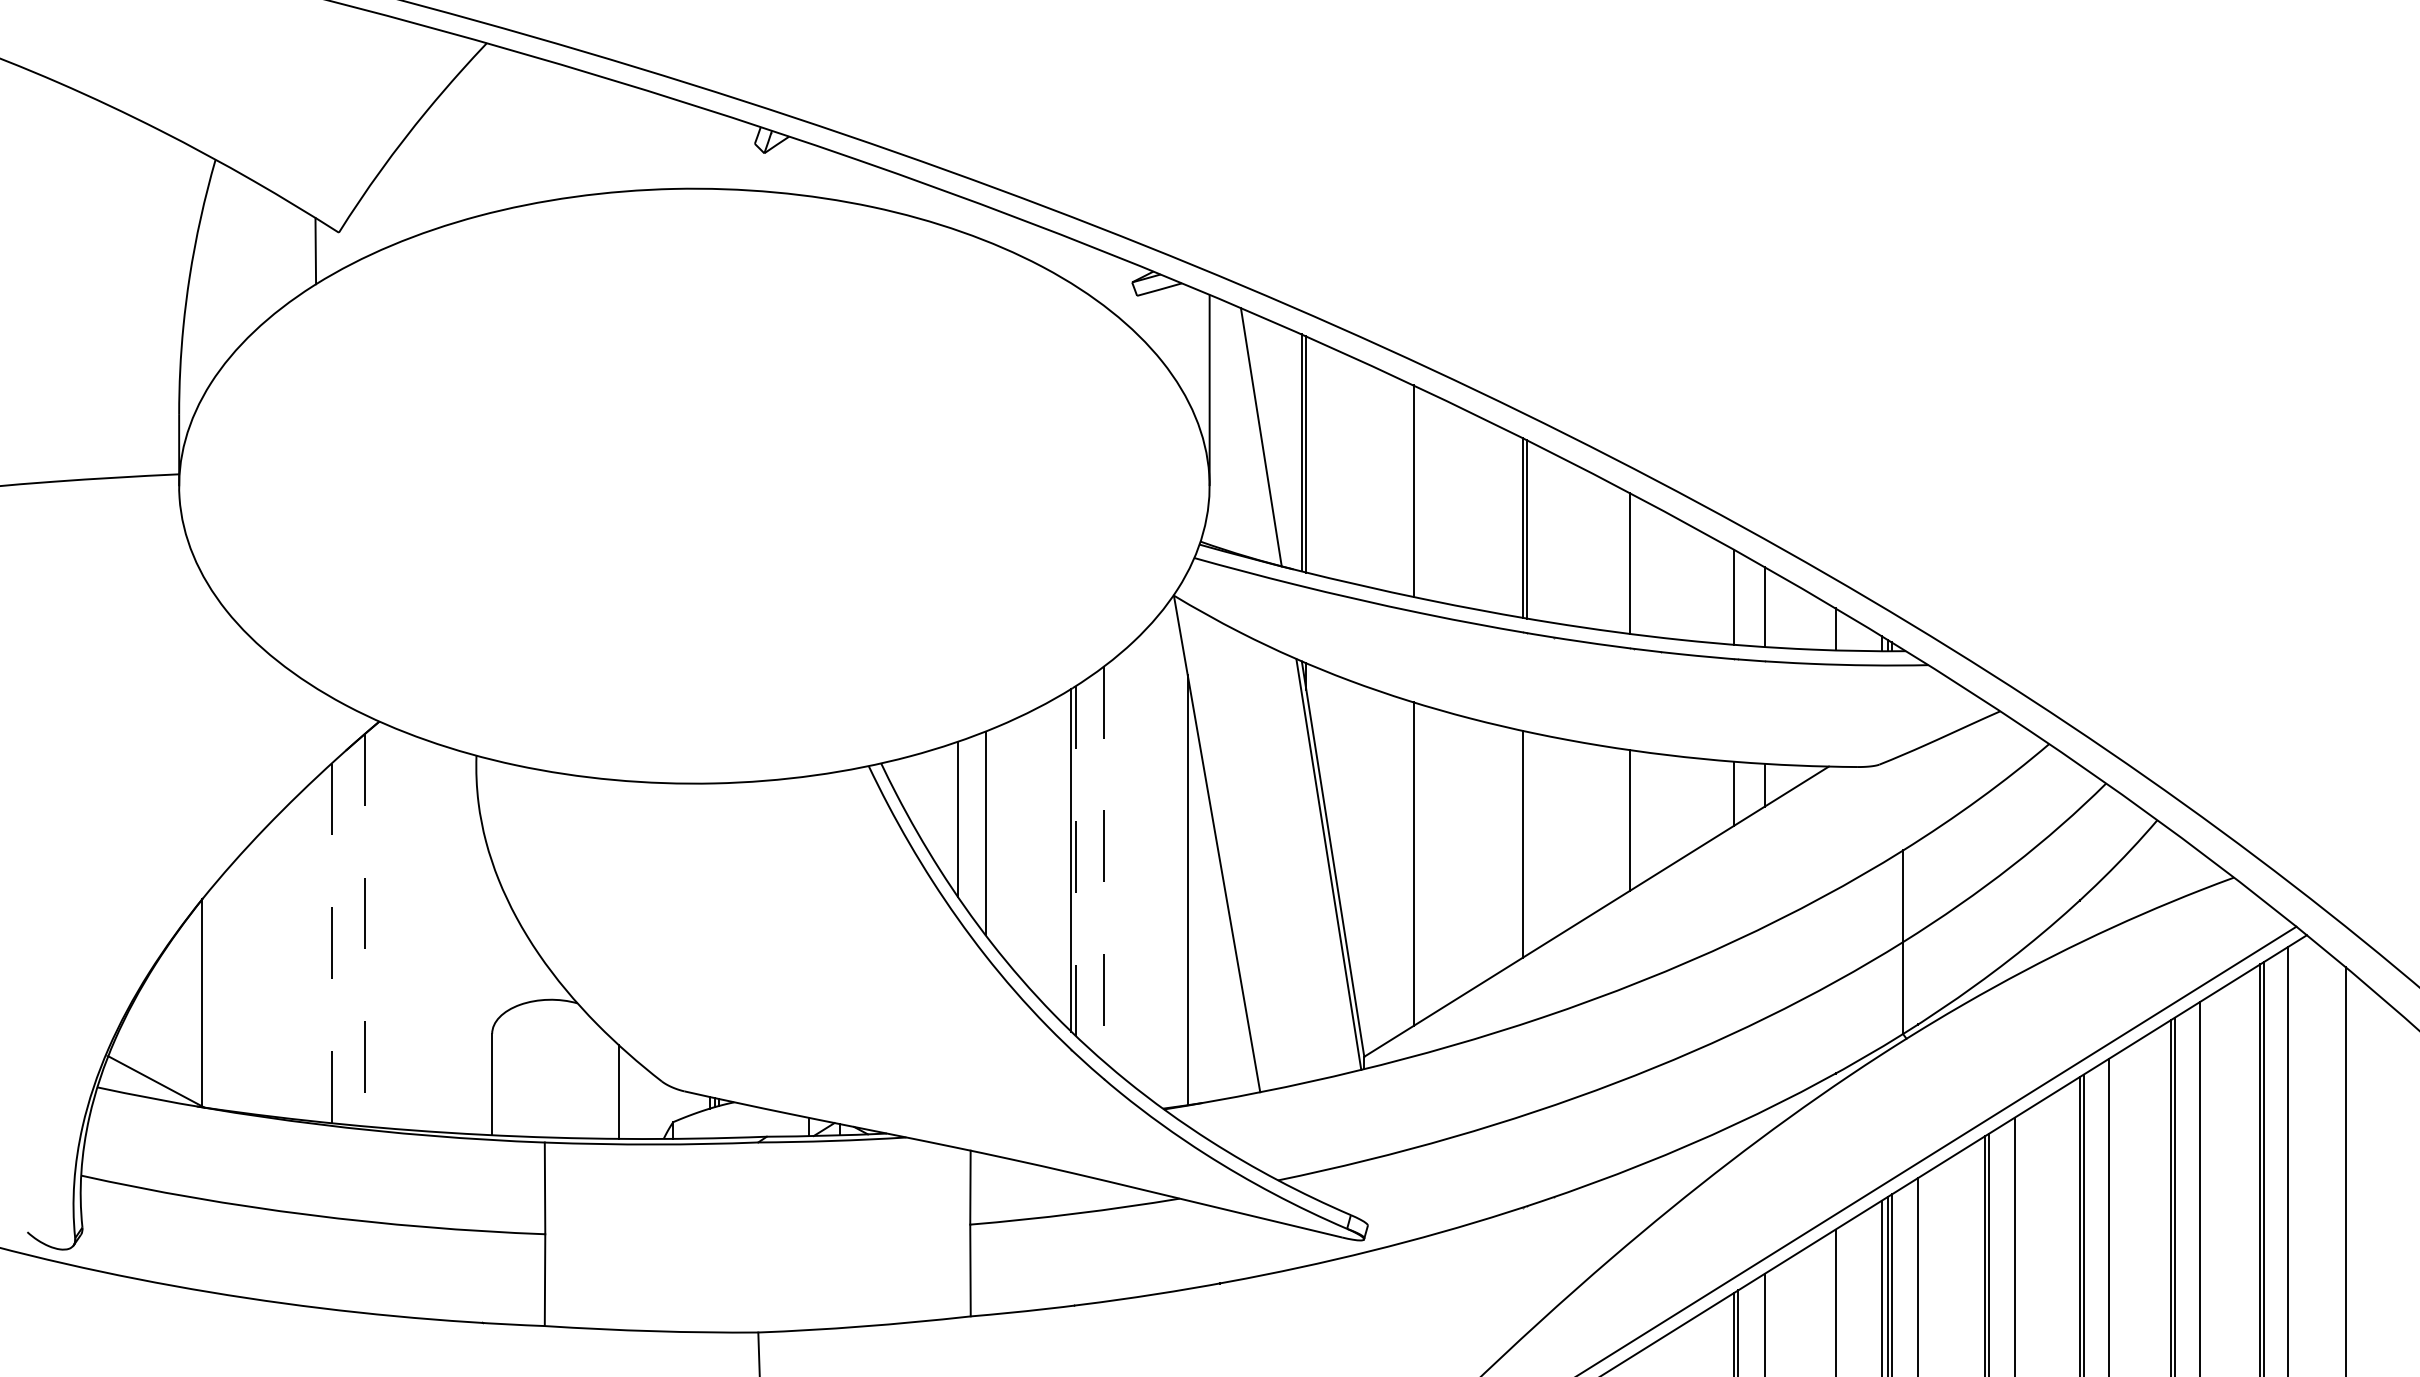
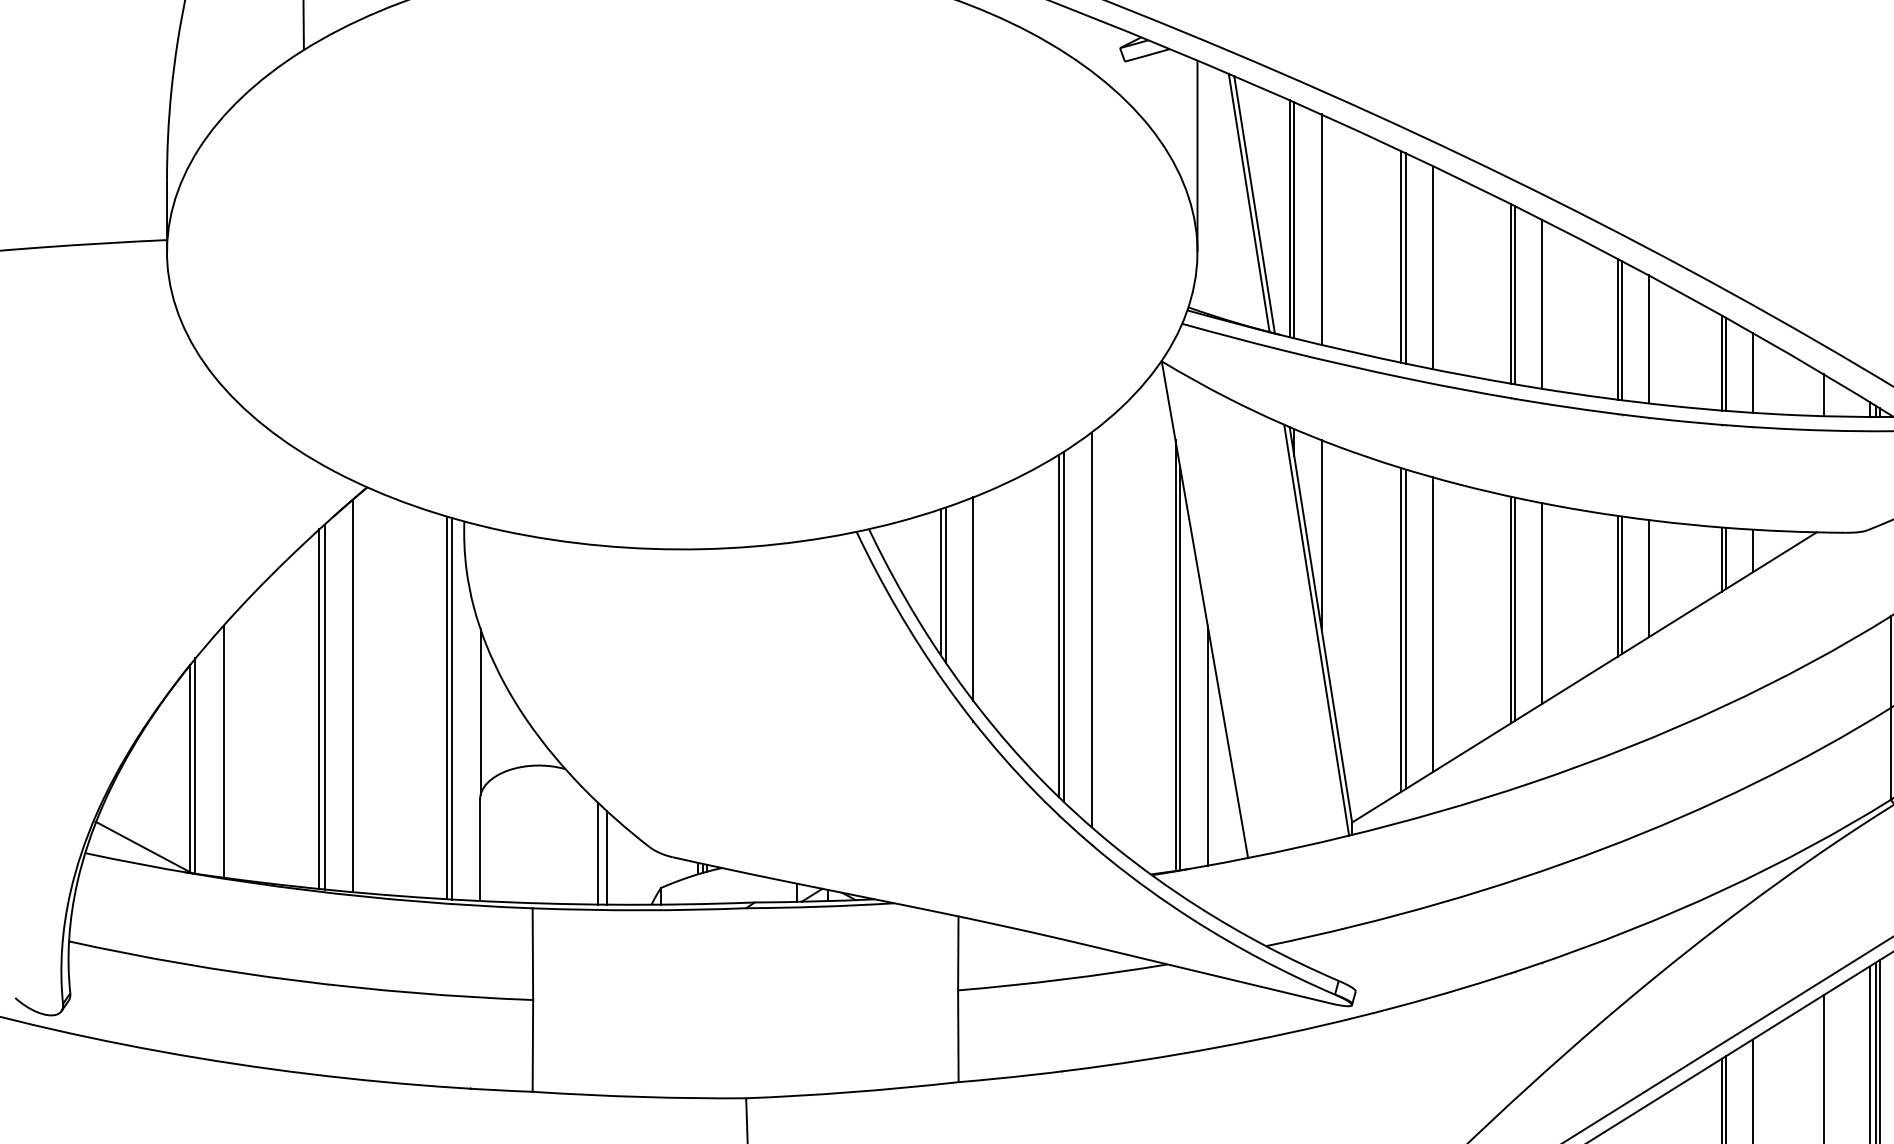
line: (1266, 438) -> (1254, 204), added
line: (1333, 463) -> (1321, 229), added
line: (1418, 492) -> (1406, 258), added
line: (1445, 501) -> (1433, 267), added
line: (1554, 538) -> (1542, 304), added
line: (1634, 564) -> (1622, 330), added
line: (1660, 573) -> (1648, 339), added
line: (1738, 598) -> (1726, 364), added
line: (1333, 768) -> (1321, 534), added
line: (1738, 792) -> (1726, 558), added
line: (1660, 812) -> (1648, 578), added
line: (952, 816) -> (940, 582), added
line: (1634, 819) -> (1622, 585), added
line: (1554, 837) -> (1542, 603), added
line: (1527, 842) -> (1515, 608), added
line: (1445, 858) -> (1433, 624), added
line: (1076, 860) -> (1064, 626), dashed -> solid
line: (1418, 863) -> (1406, 629), added
line: (1103, 864) -> (1091, 630), dashed -> solid
line: (1192, 902) -> (1180, 668), added
line: (365, 930) -> (353, 696), dashed -> solid
line: (336, 940) -> (324, 706), added
line: (459, 941) -> (447, 707), added
line: (464, 942) -> (452, 708), added
line: (331, 943) -> (319, 709), dashed -> solid
line: (492, 946) -> (480, 712), added
line: (1219, 979) -> (1207, 745), added
line: (235, 985) -> (223, 751), added
line: (207, 1000) -> (195, 766), added
line: (609, 1087) -> (597, 853), added

